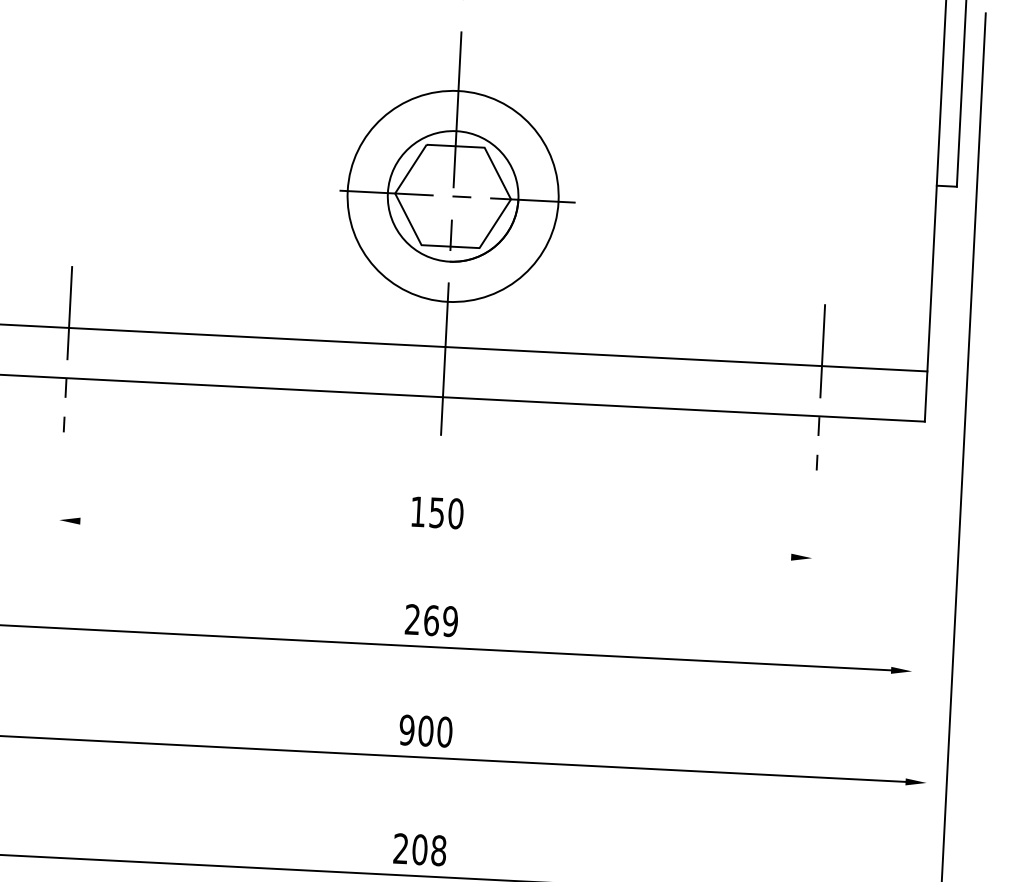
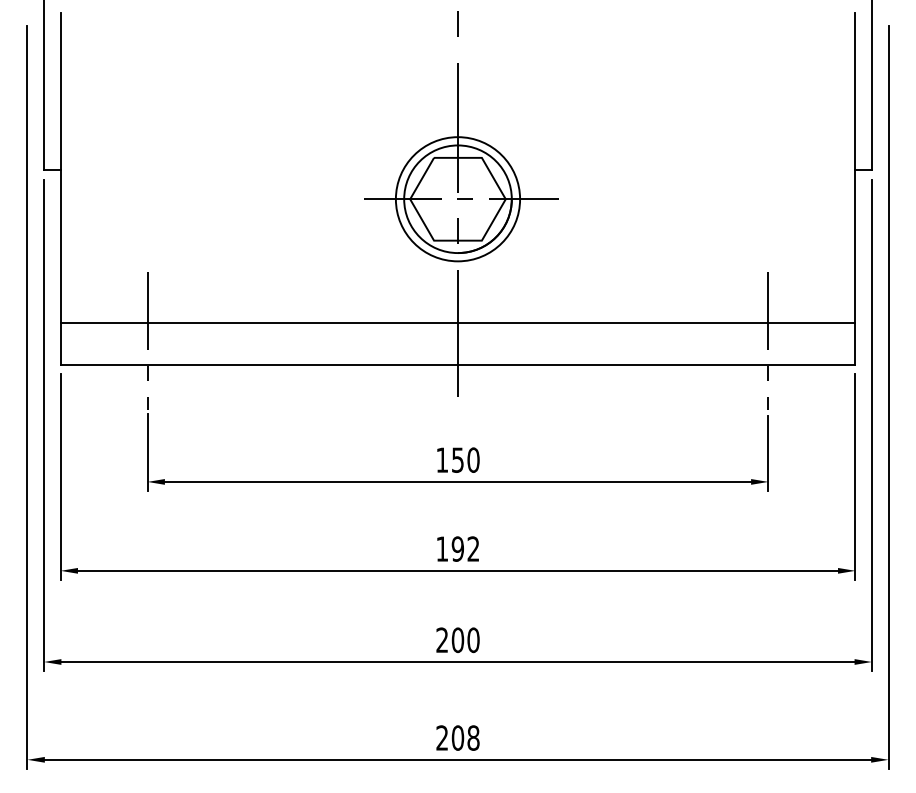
circle: (452, 196) -> (457, 199), size x0.71
line: (61, 484) -> (147, 452), added
line: (940, 496) -> (871, 425), added
line: (814, 523) -> (768, 453), added
line: (435, 538) -> (457, 481), added
line: (918, 558) -> (855, 477), added
text: (431, 619) -> (457, 548), 269 -> 192
text: (407, 730) -> (442, 640), 900 -> 200

